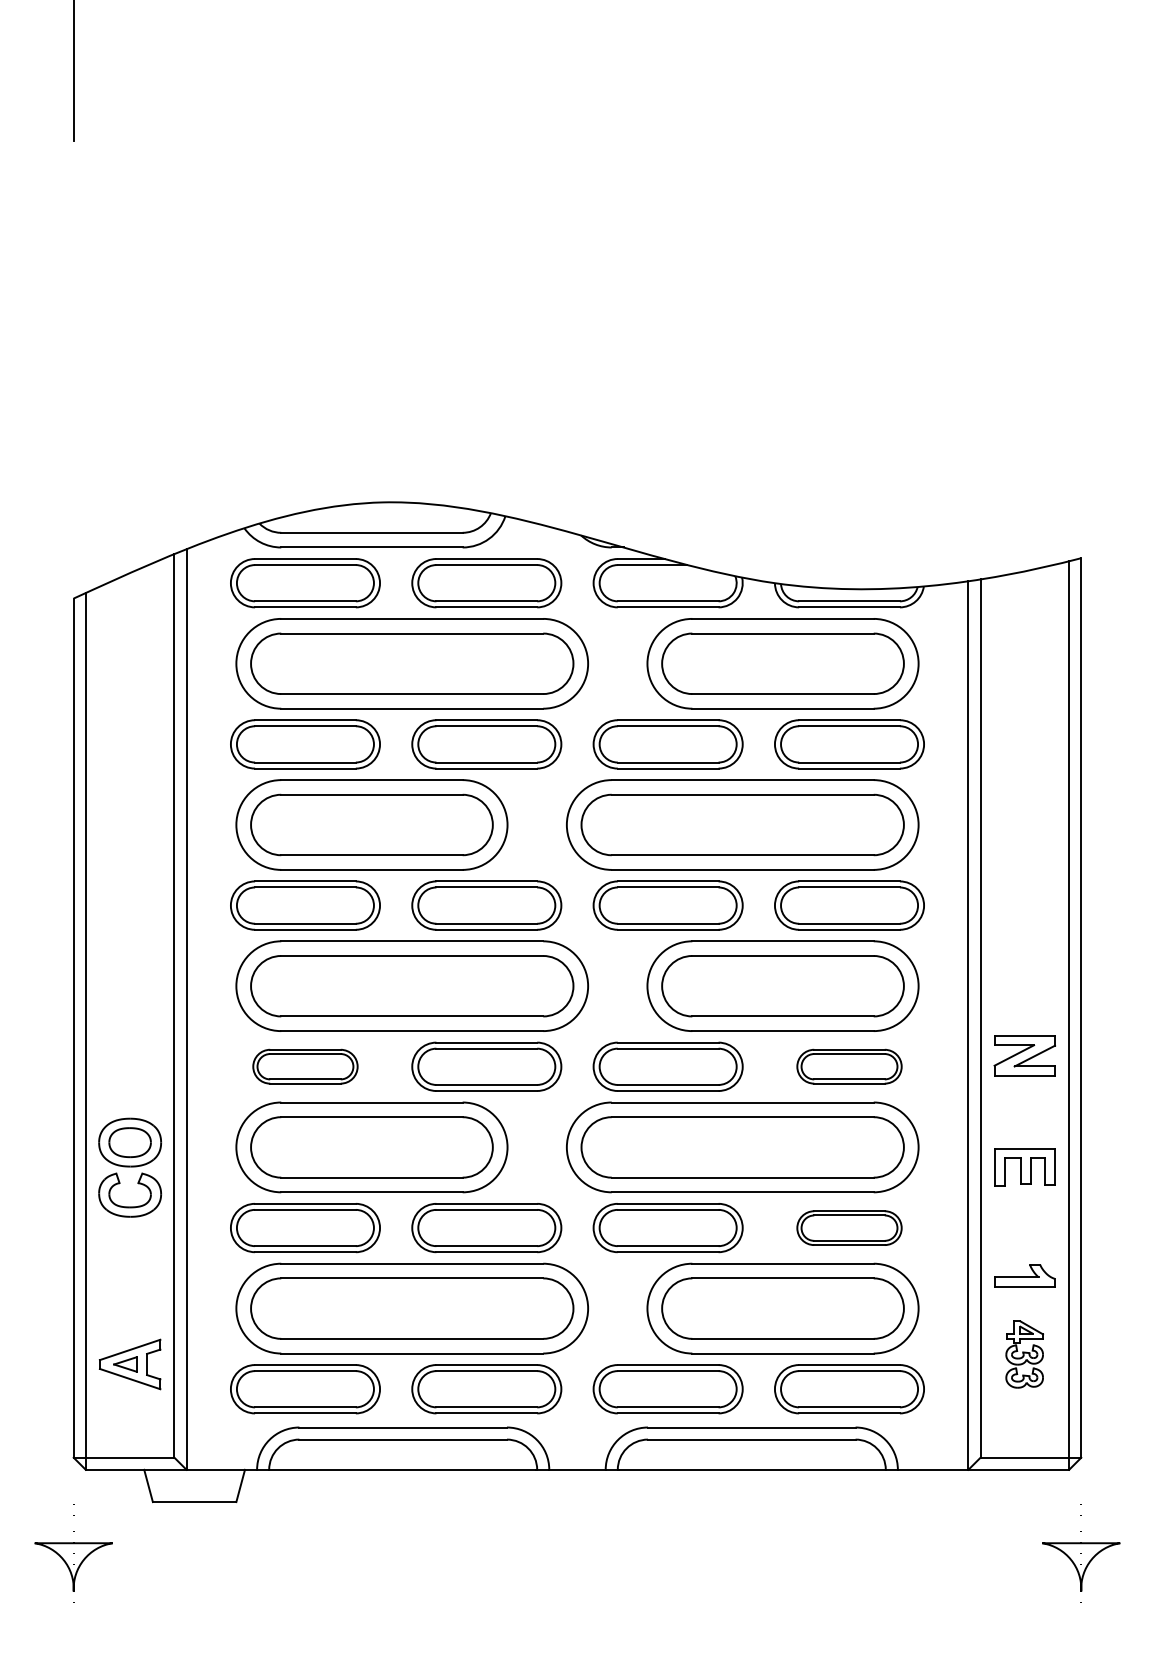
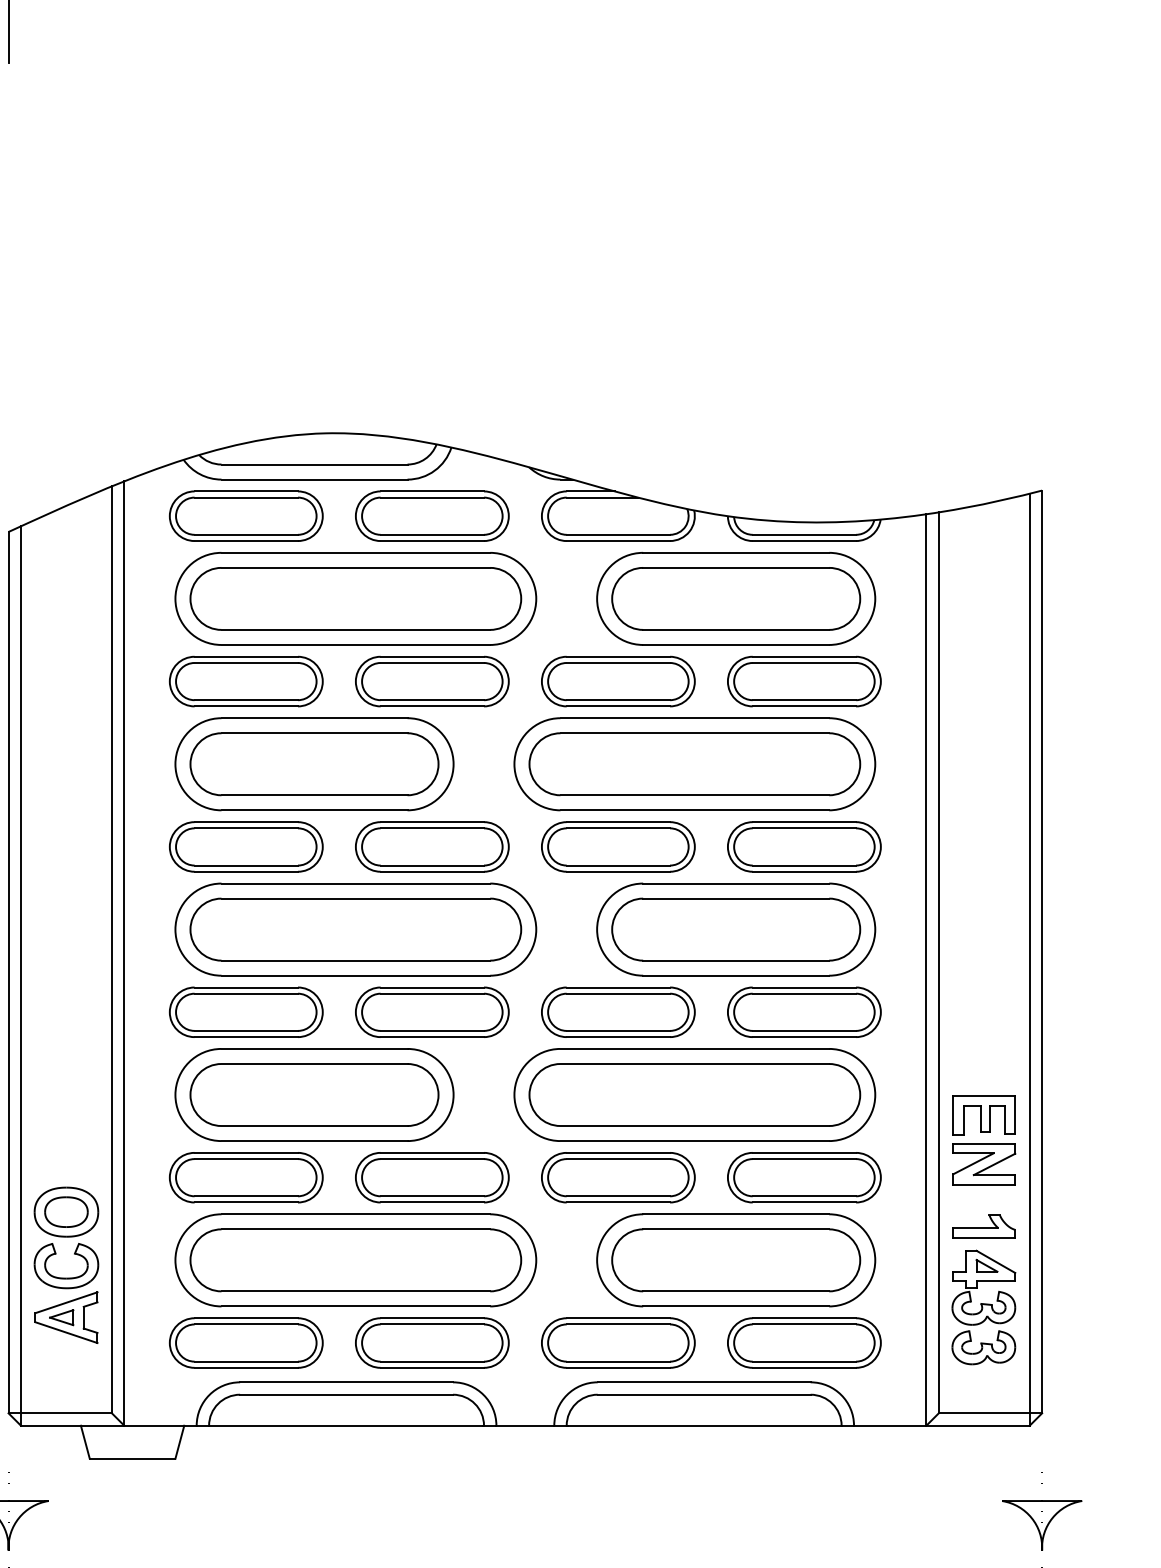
part: (1024, 1055) -> (983, 1163), moved
part: (305, 1066) -> (246, 1011), size x1.43
part: (849, 1066) -> (804, 1011), size x1.43
part: (129, 1167) -> (65, 1237), moved
part: (849, 1228) -> (804, 1178), size x1.43
part: (1024, 1354) -> (983, 1307), size x1.67

